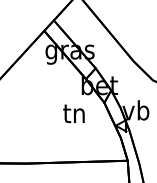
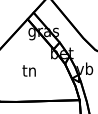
text: (72, 113) -> (28, 70), moved

